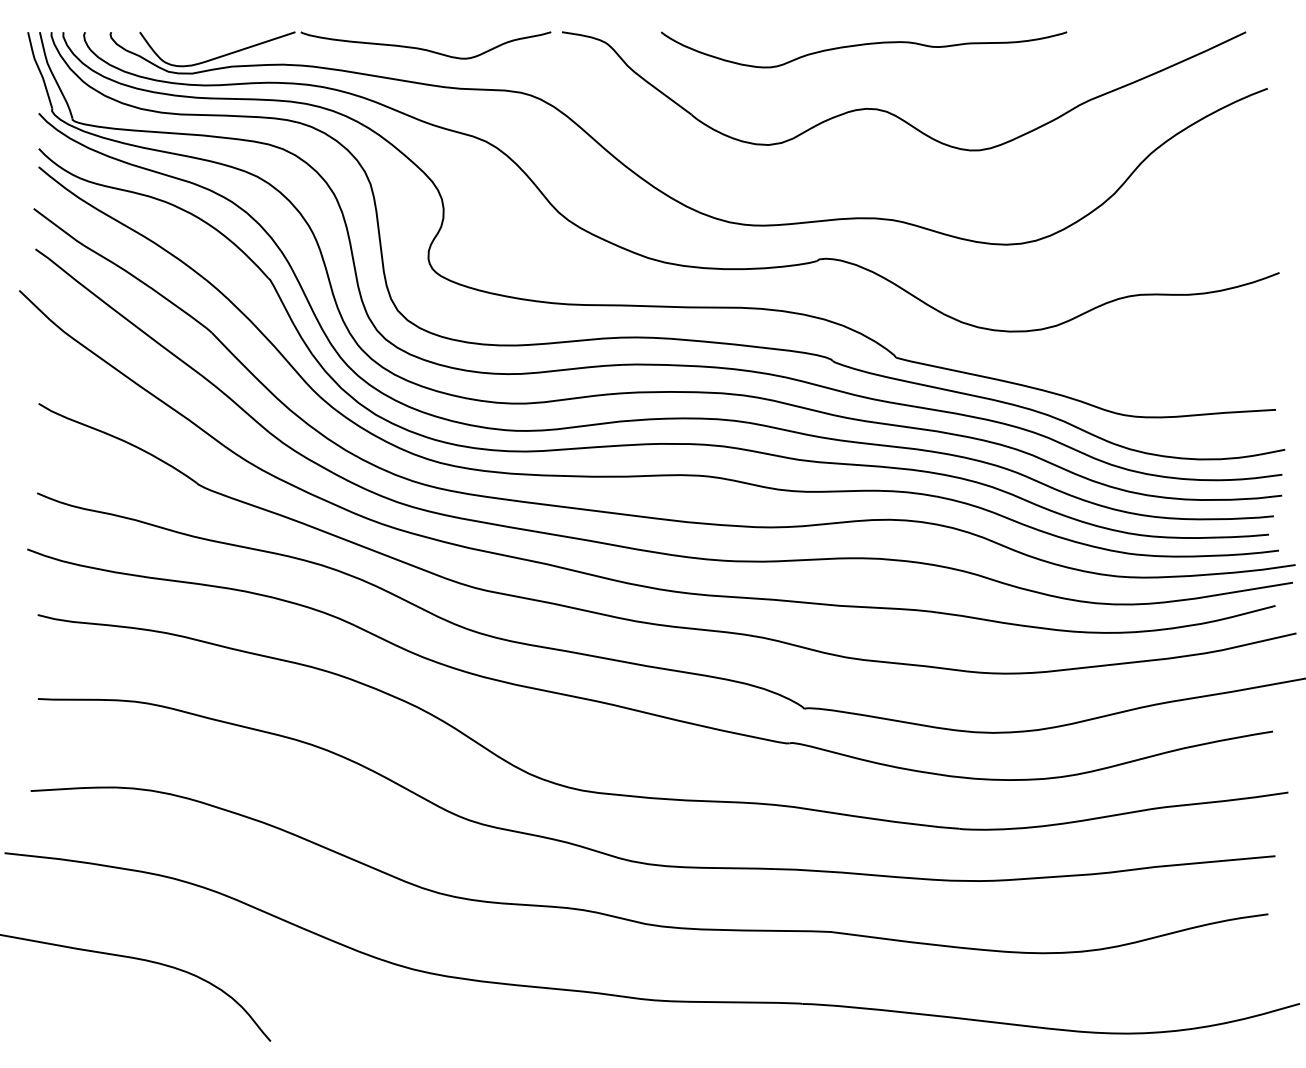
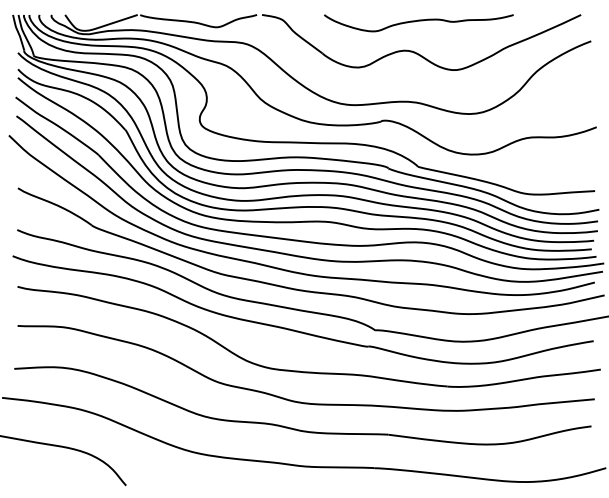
curve: (863, 46) -> (418, 21), moved

